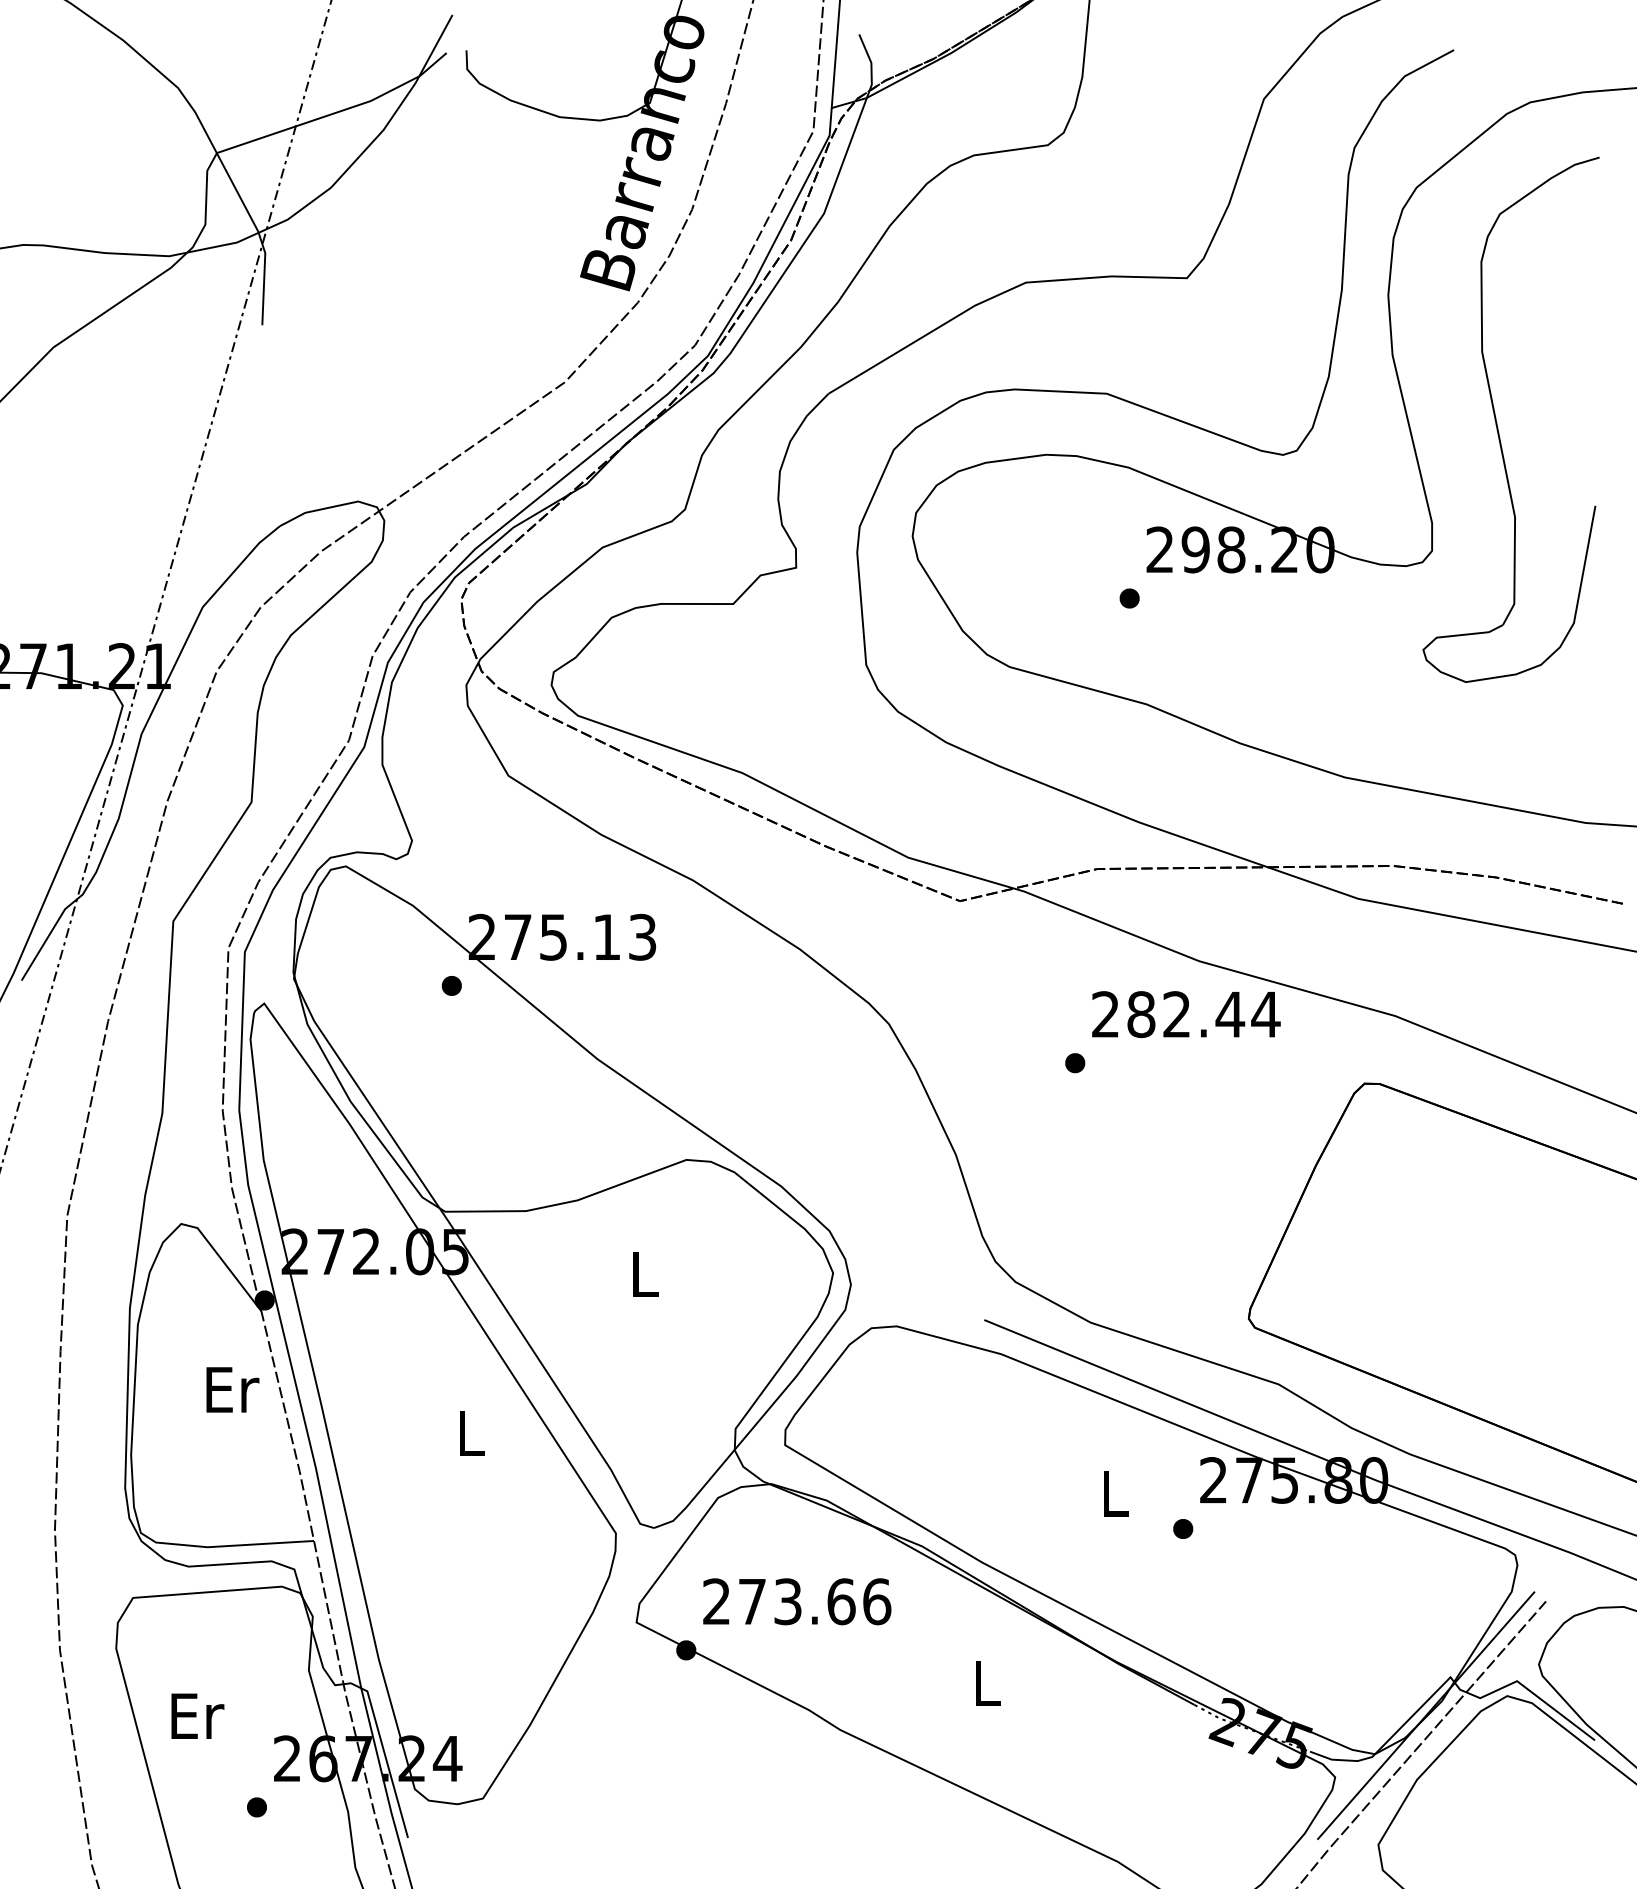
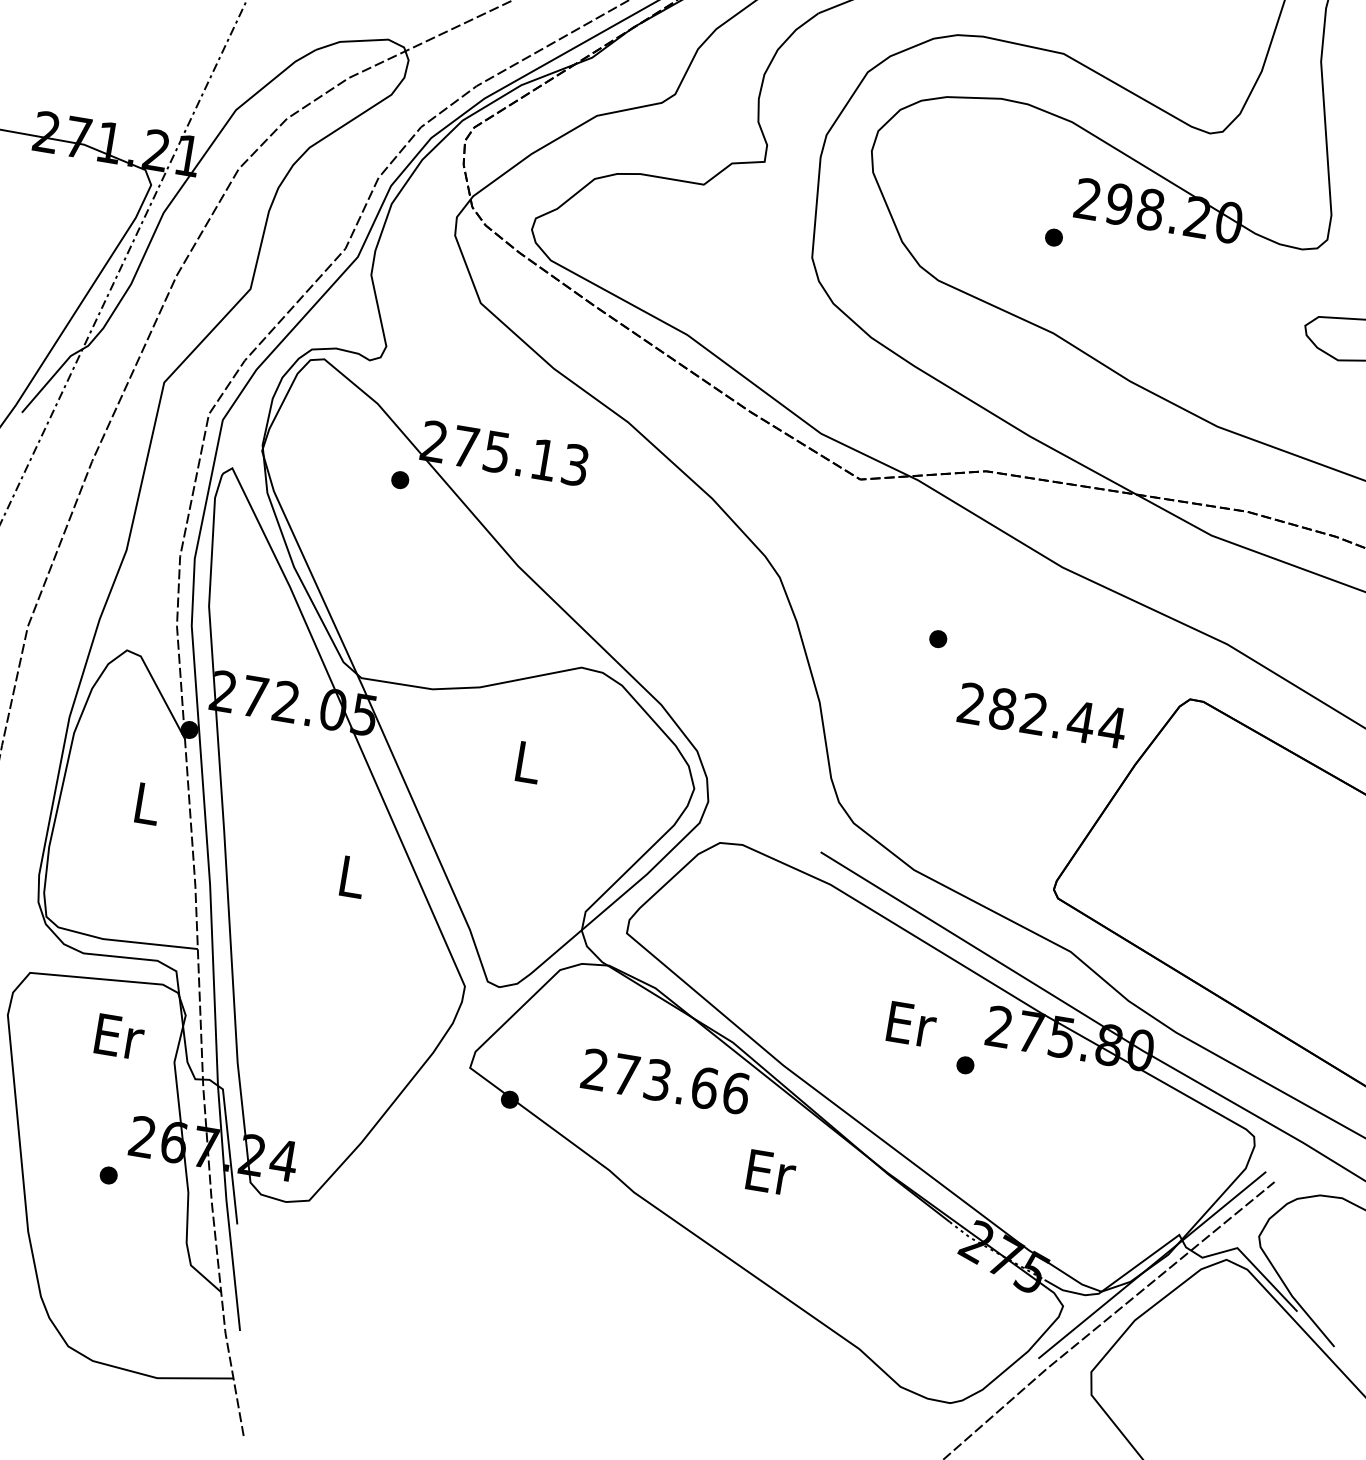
text: (1186, 1014) -> (1042, 715), moved
text: (232, 1389) -> (148, 803), Er -> L
text: (1116, 1493) -> (911, 1024), L -> Er
text: (797, 1601) -> (666, 1081), moved
text: (988, 1682) -> (771, 1172), L -> Er
text: (197, 1715) -> (119, 1036), moved

